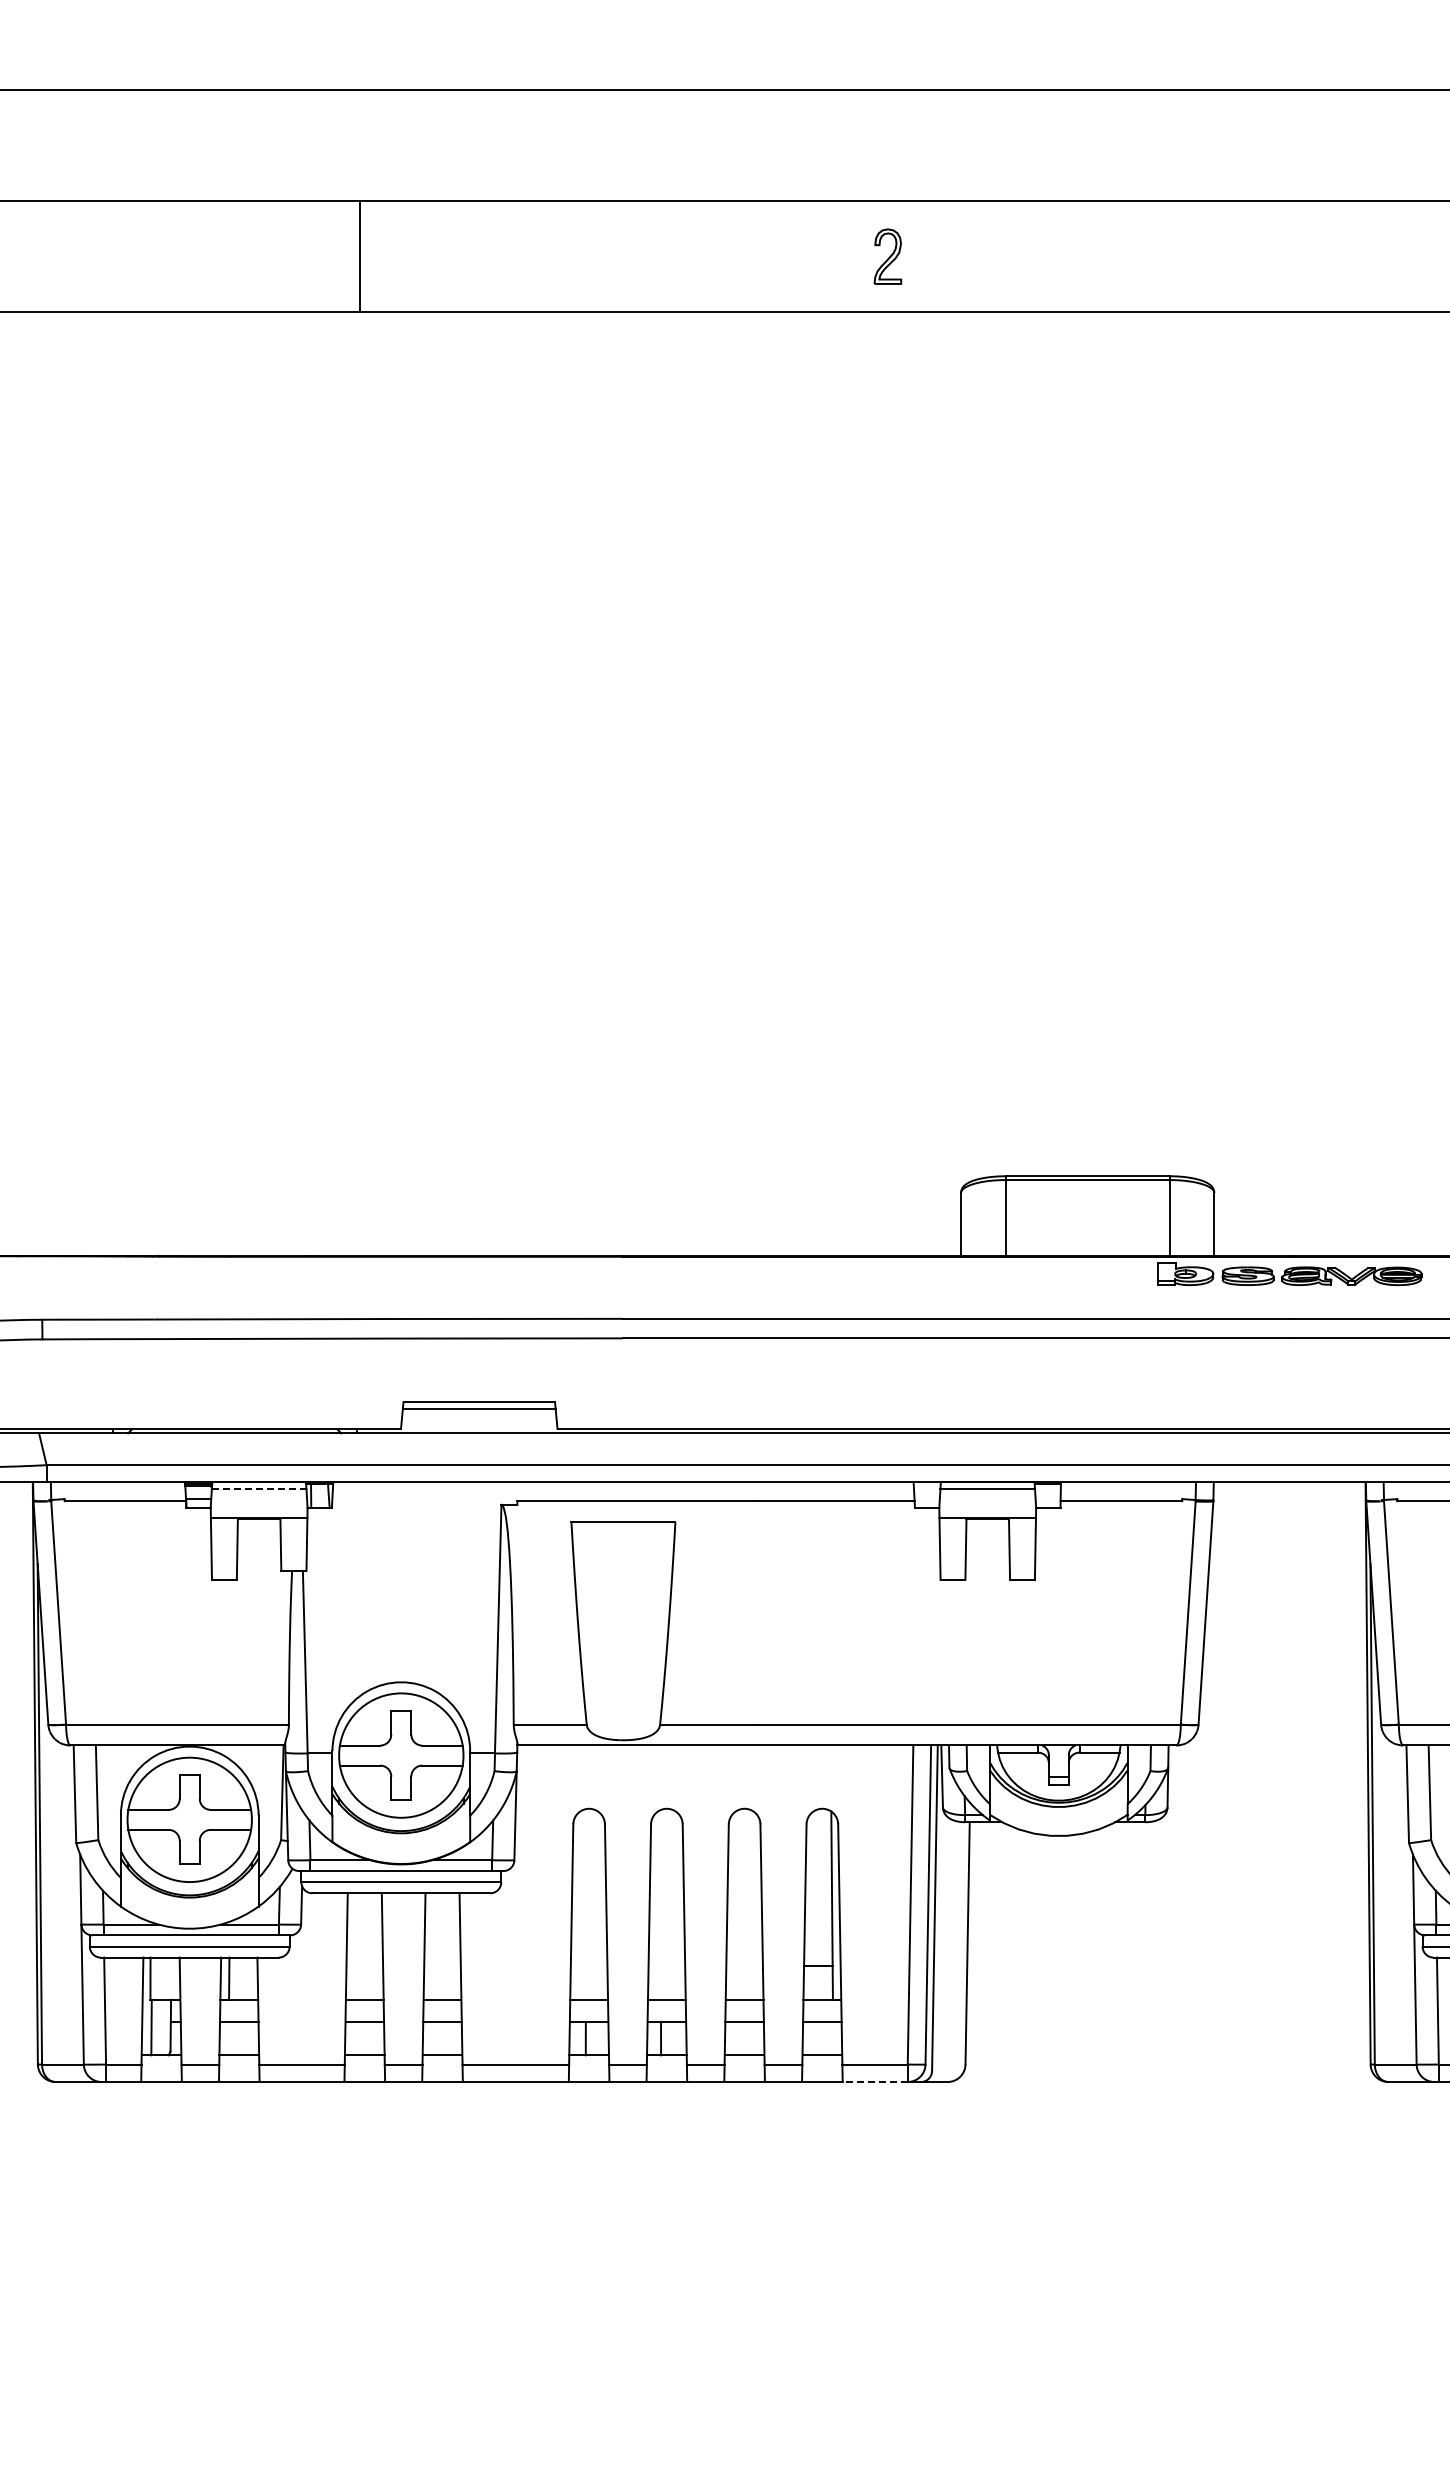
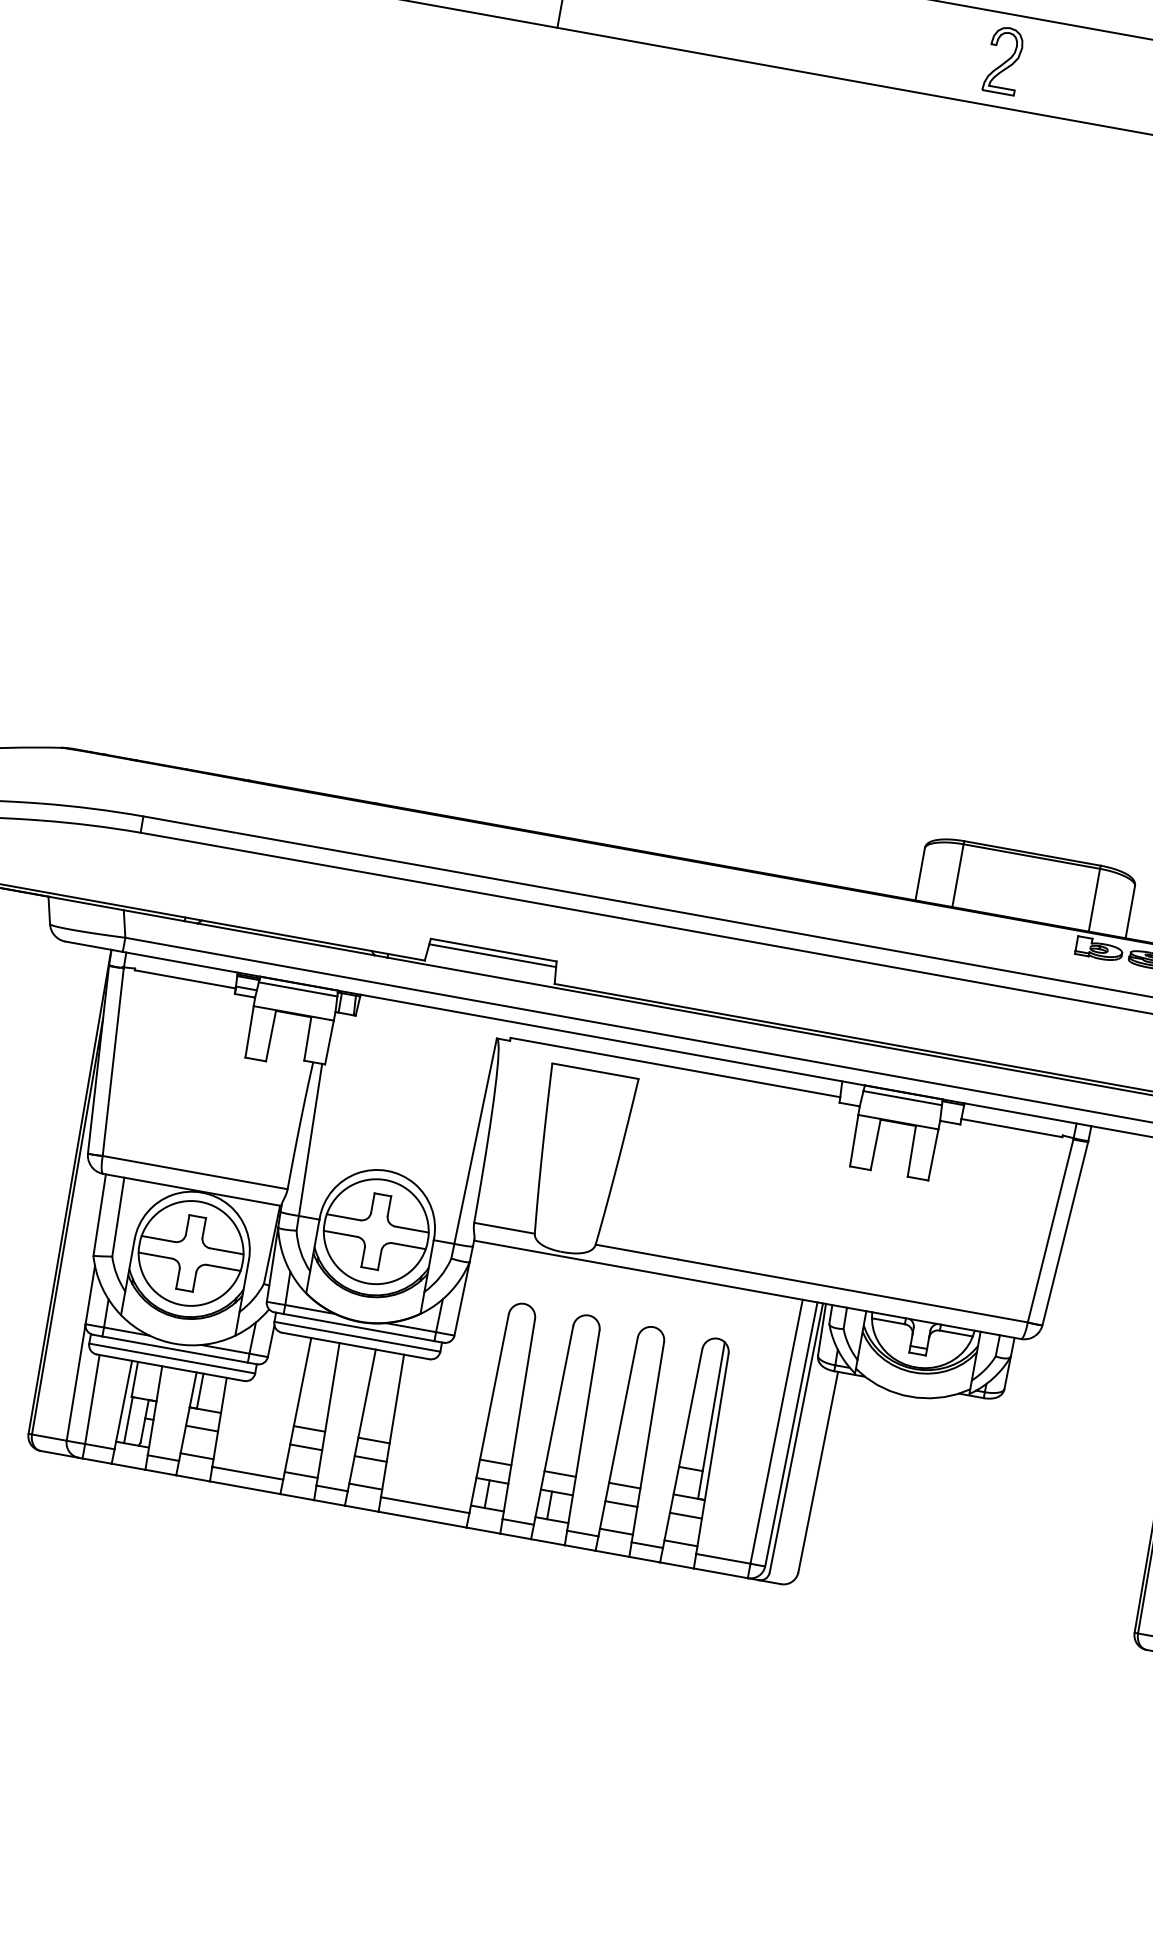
part: (887, 256) -> (1003, 60), size x1.43
line: (259, 1489) -> (298, 989), dashed -> solid
line: (875, 2082) -> (721, 1573), dashed -> solid

